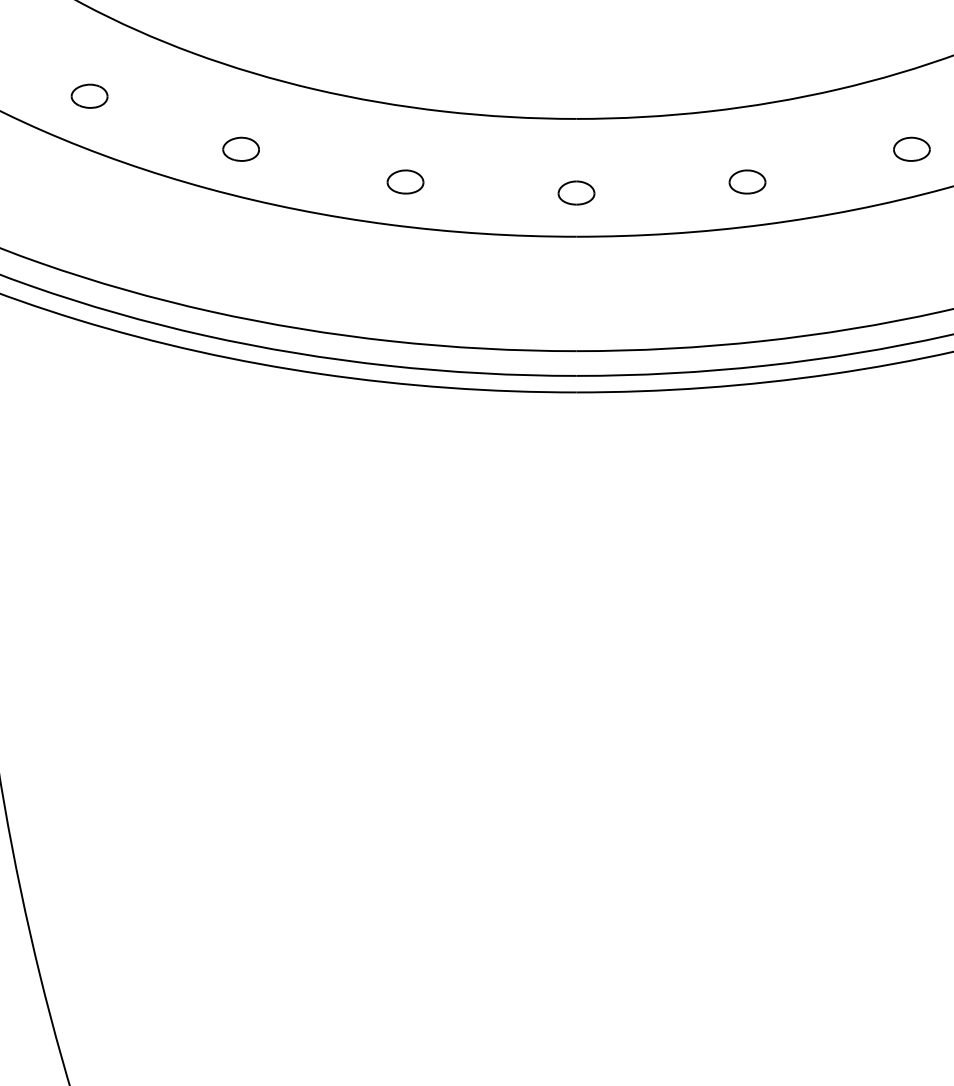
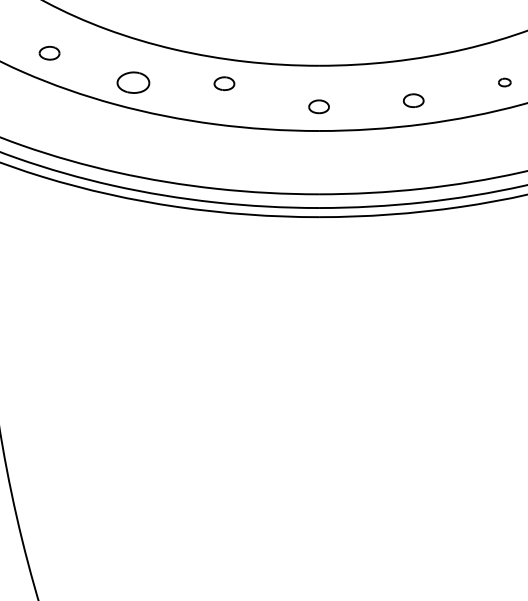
part: (241, 149) -> (133, 82), size x1.6
part: (911, 149) -> (504, 82), size x0.6
part: (405, 181) -> (224, 83), moved

